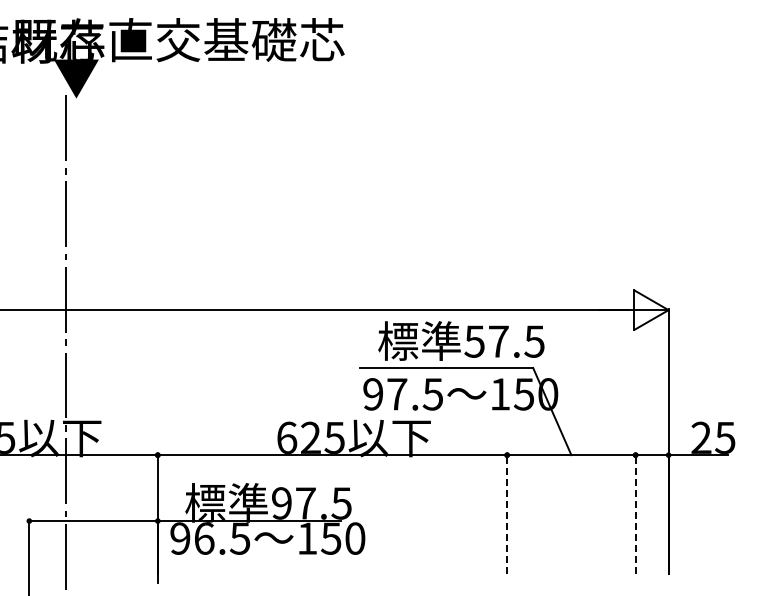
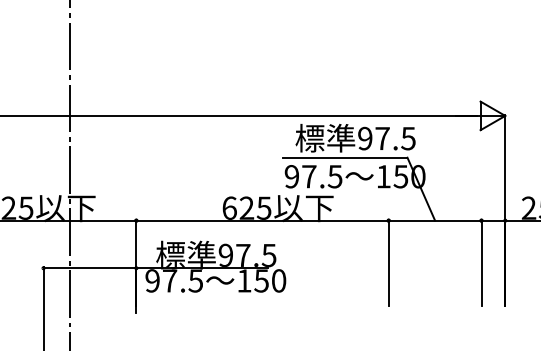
text: (474, 341) -> (365, 138), 57.5 -> 97.5
line: (507, 513) -> (388, 262), dashed -> solid
line: (635, 513) -> (481, 262), dashed -> solid
text: (204, 538) -> (170, 280), 96.5 -> 97.5

